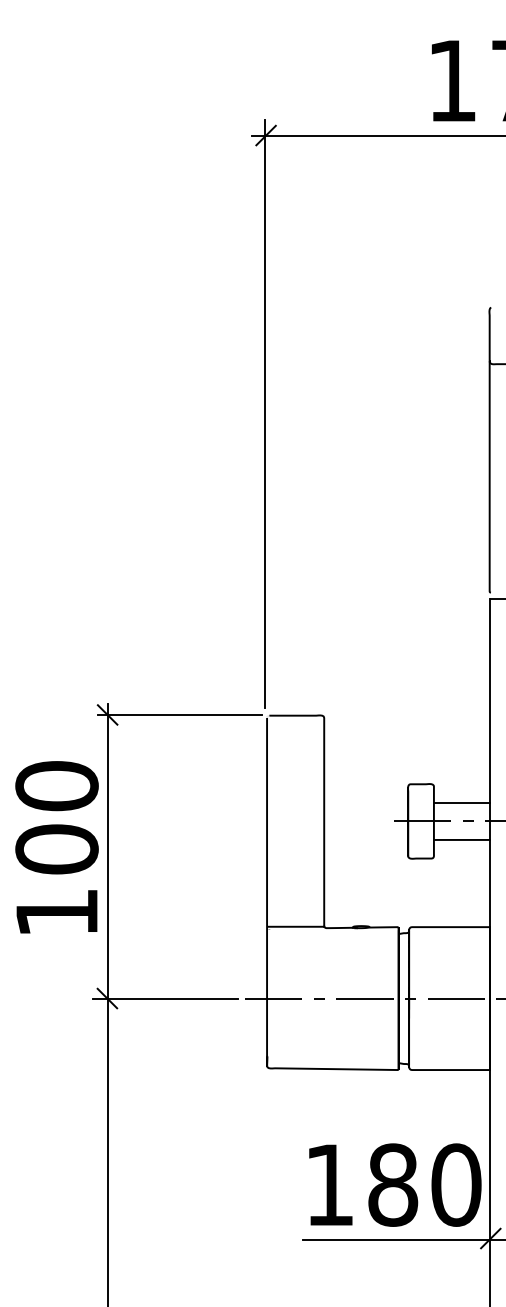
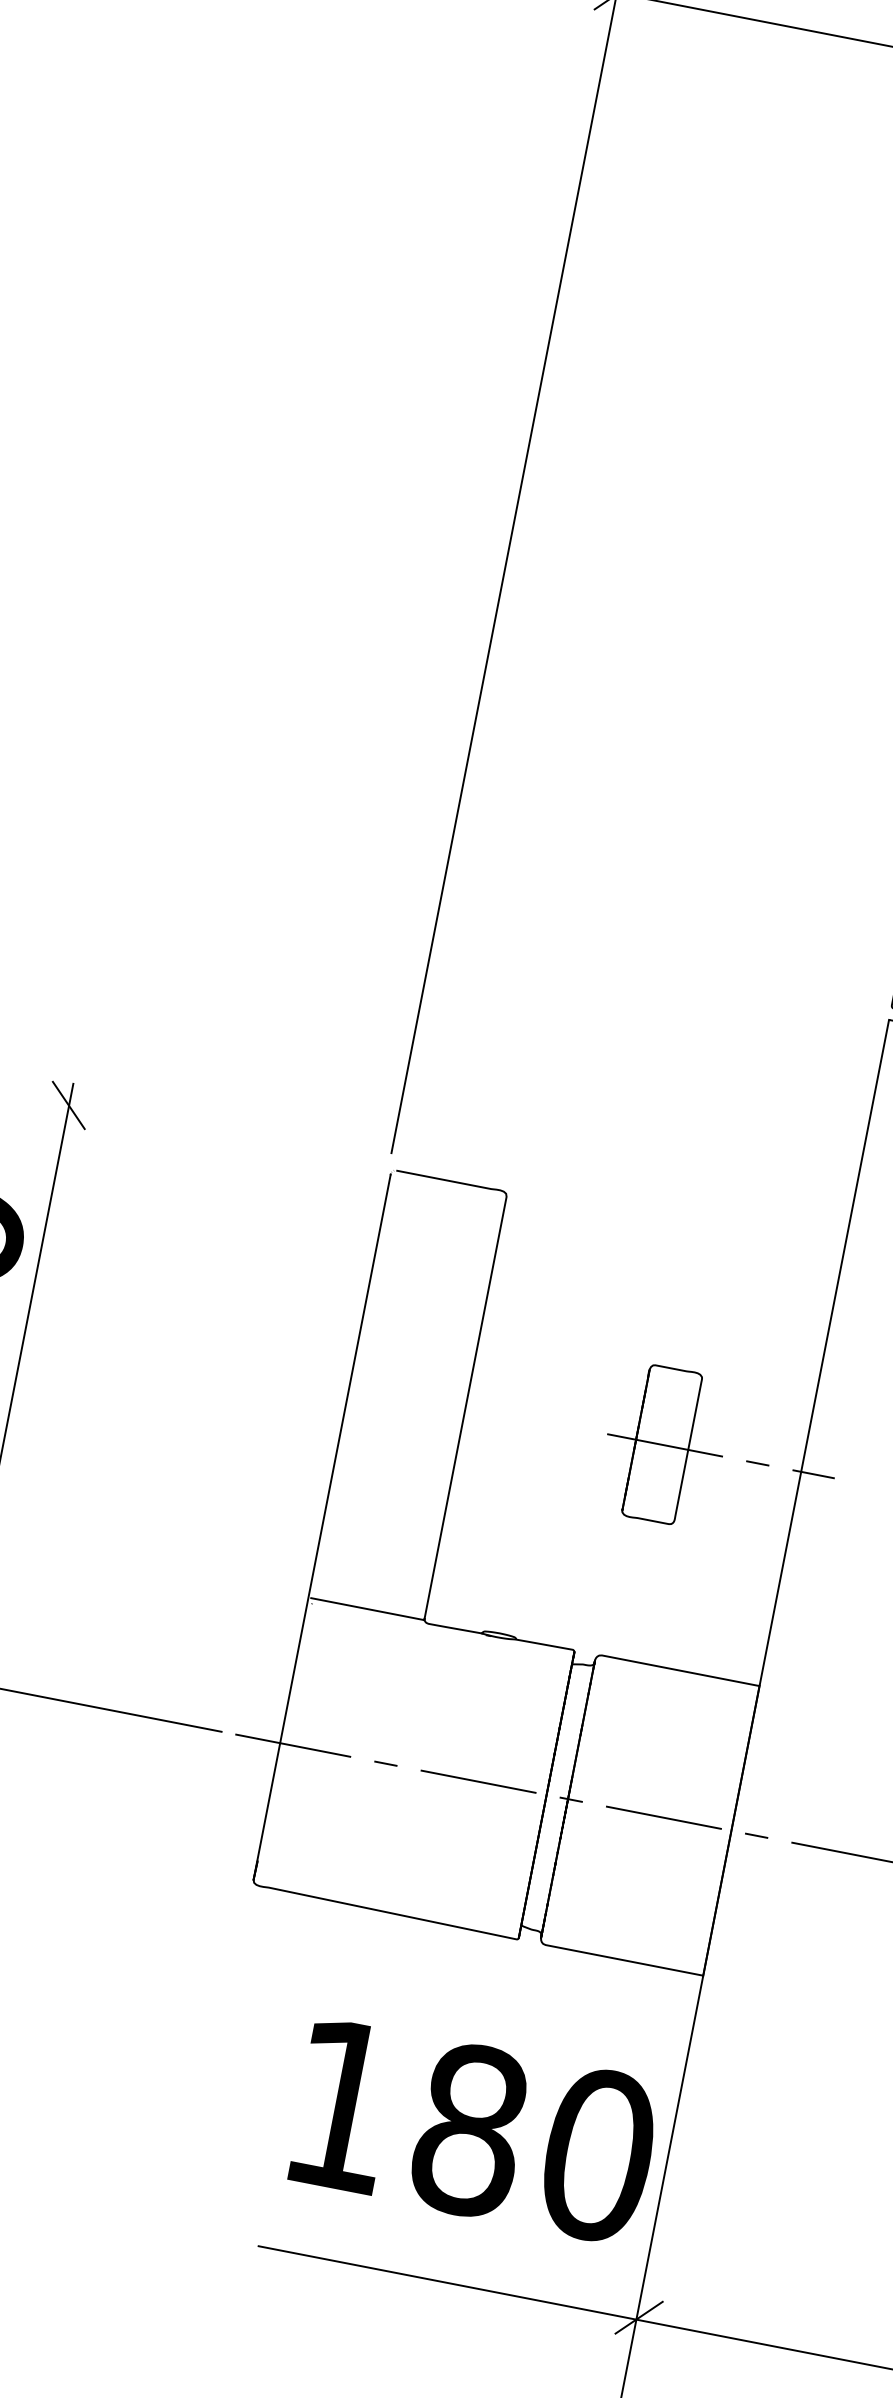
line: (179, 715) -> (214, 1134), removed
line: (461, 802) -> (751, 1422), removed
line: (461, 839) -> (736, 1497), removed
text: (395, 1184) -> (475, 2130), moved

